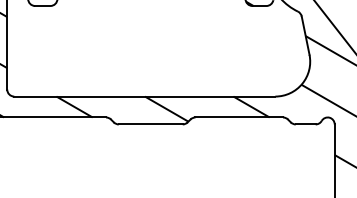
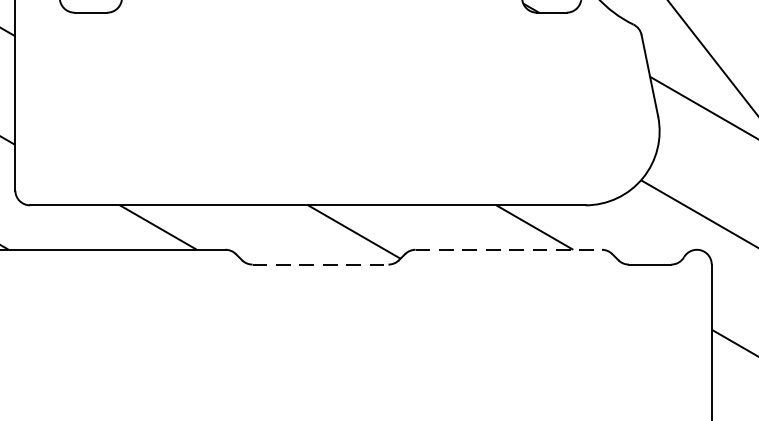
line: (239, 117) -> (509, 249), solid -> dashed
line: (150, 124) -> (319, 264), solid -> dashed

